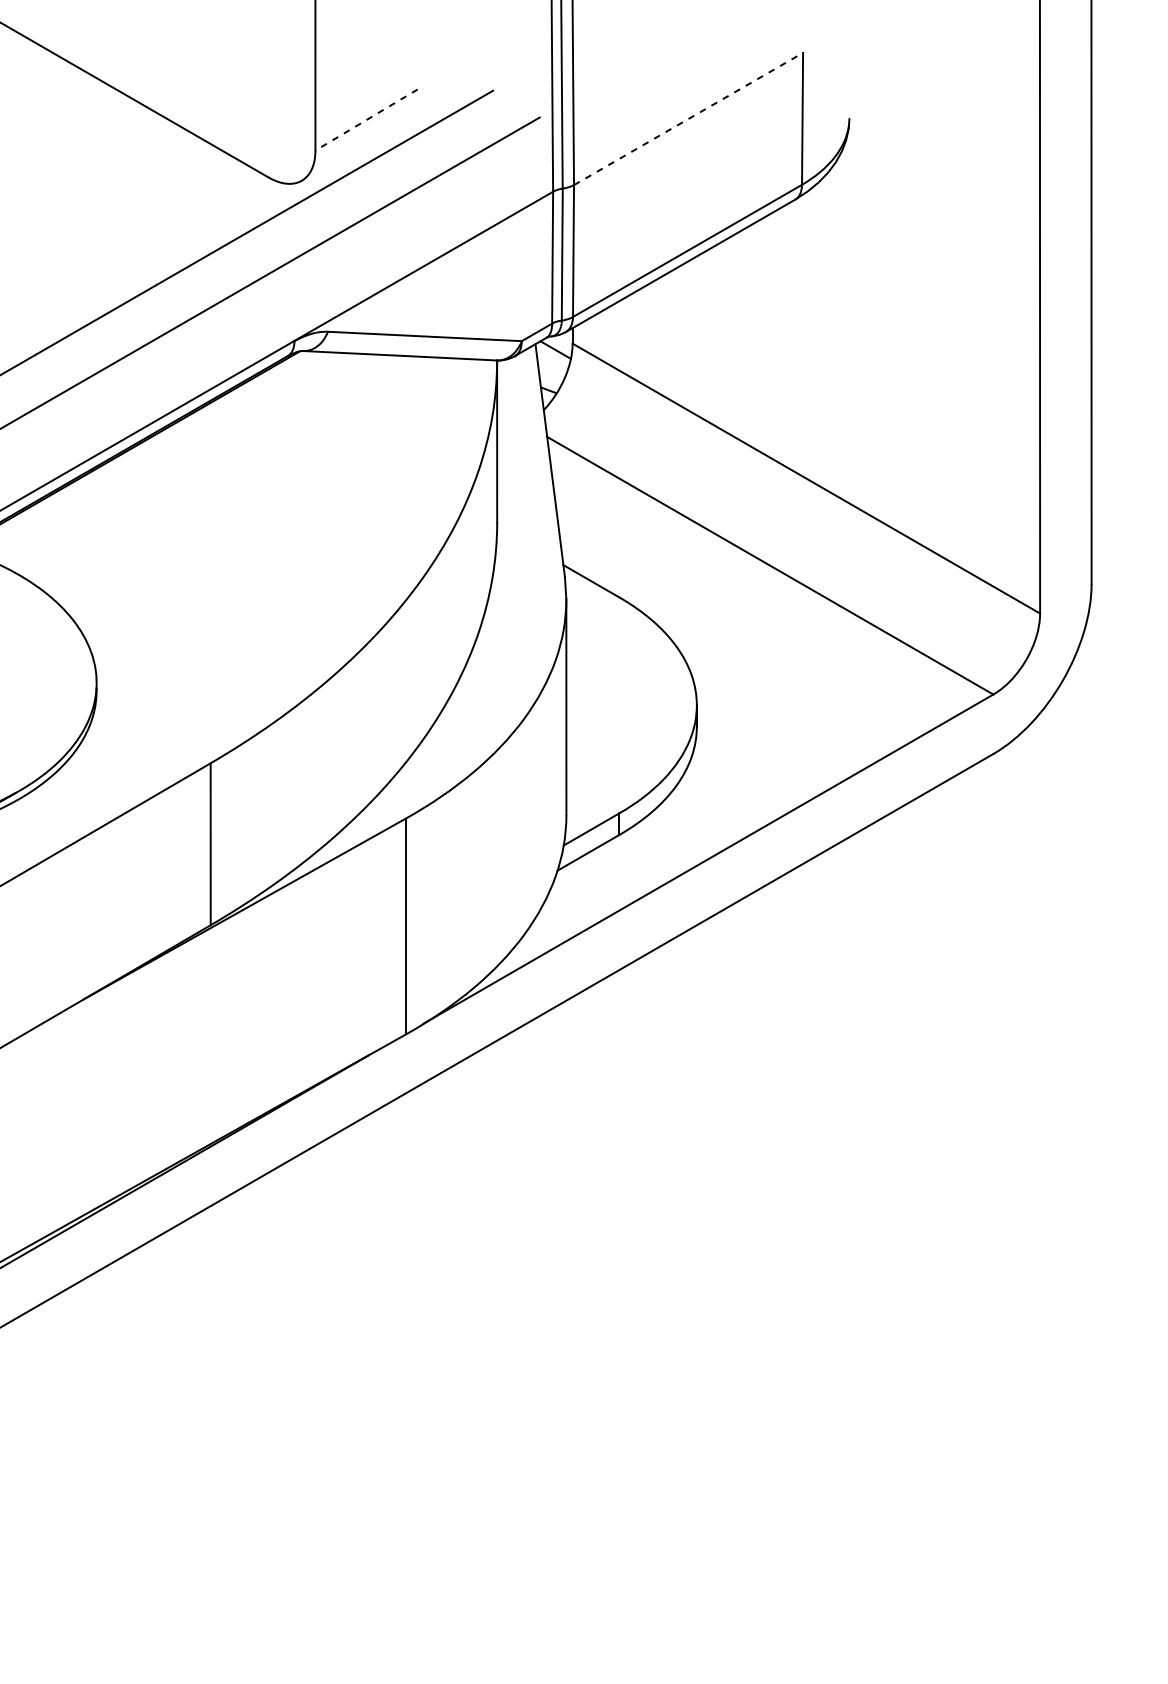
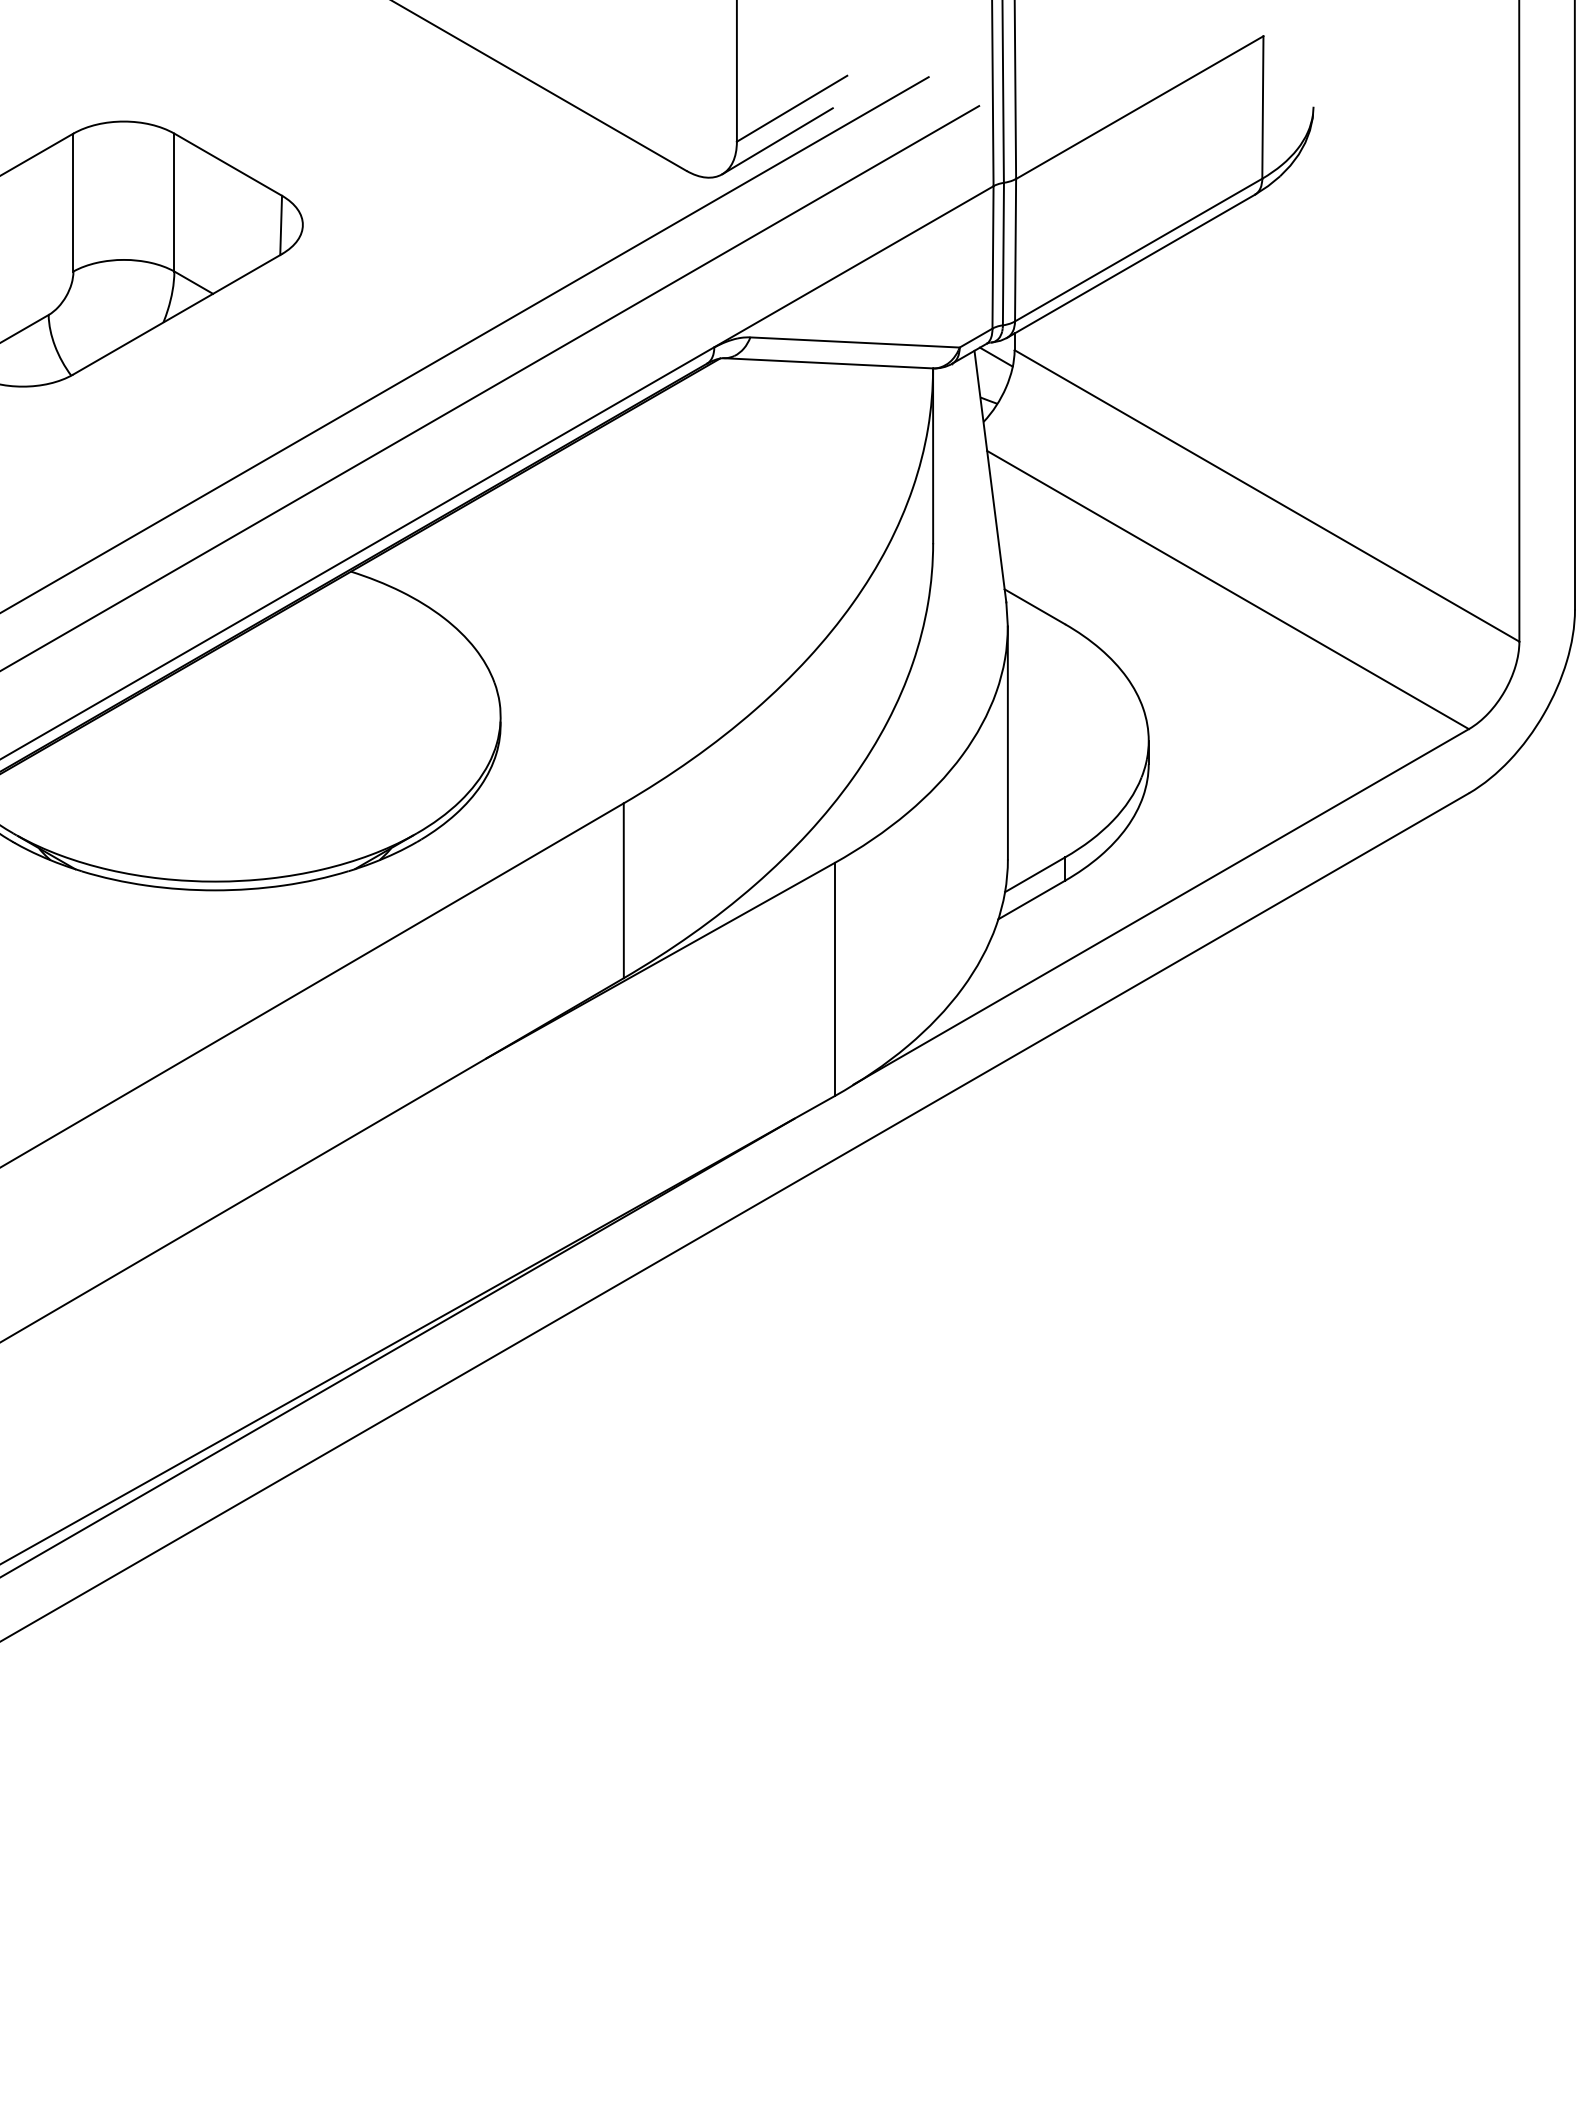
line: (688, 118) -> (1139, 107), dashed -> solid
line: (366, 120) -> (791, 109), dashed -> solid
line: (353, 150) -> (777, 141), added

